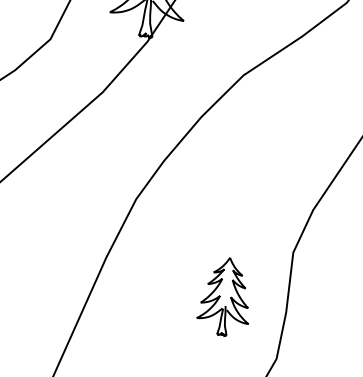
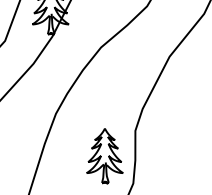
part: (224, 297) -> (104, 156), size x1.43

